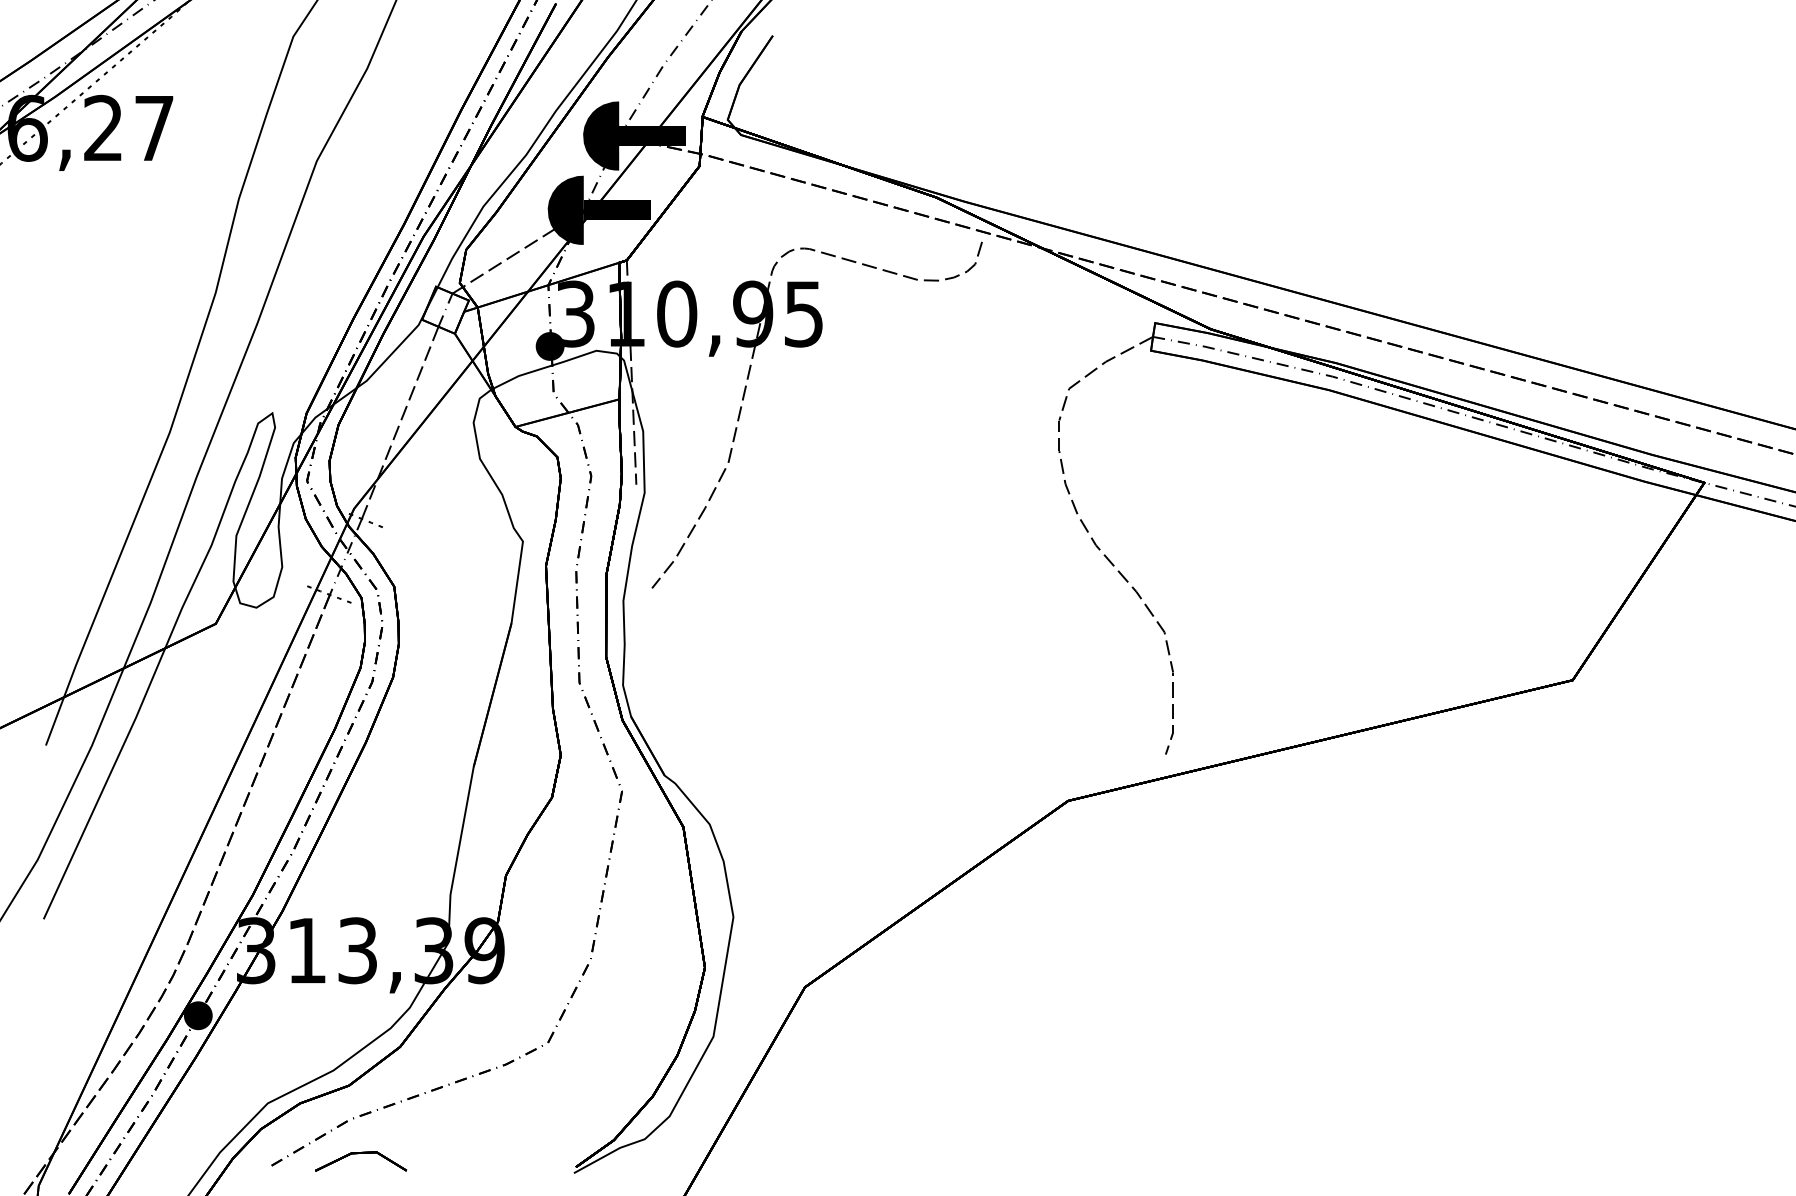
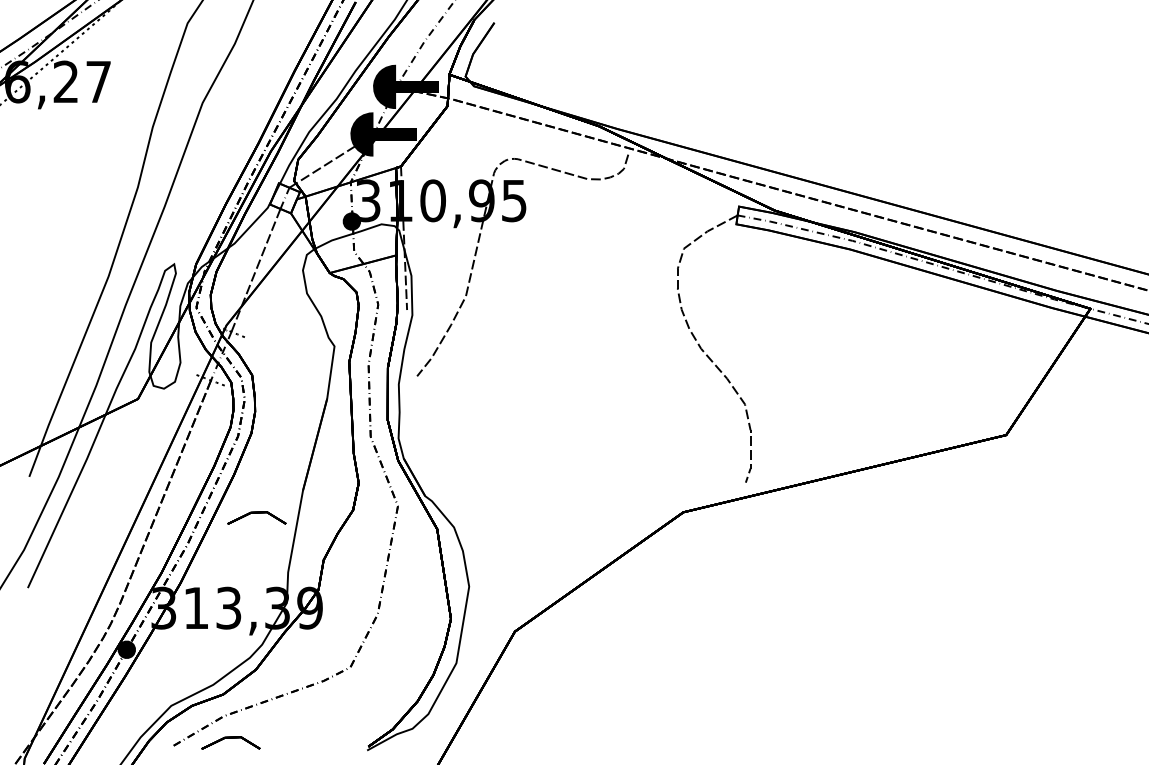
part: (400, 808) -> (256, 517), added

